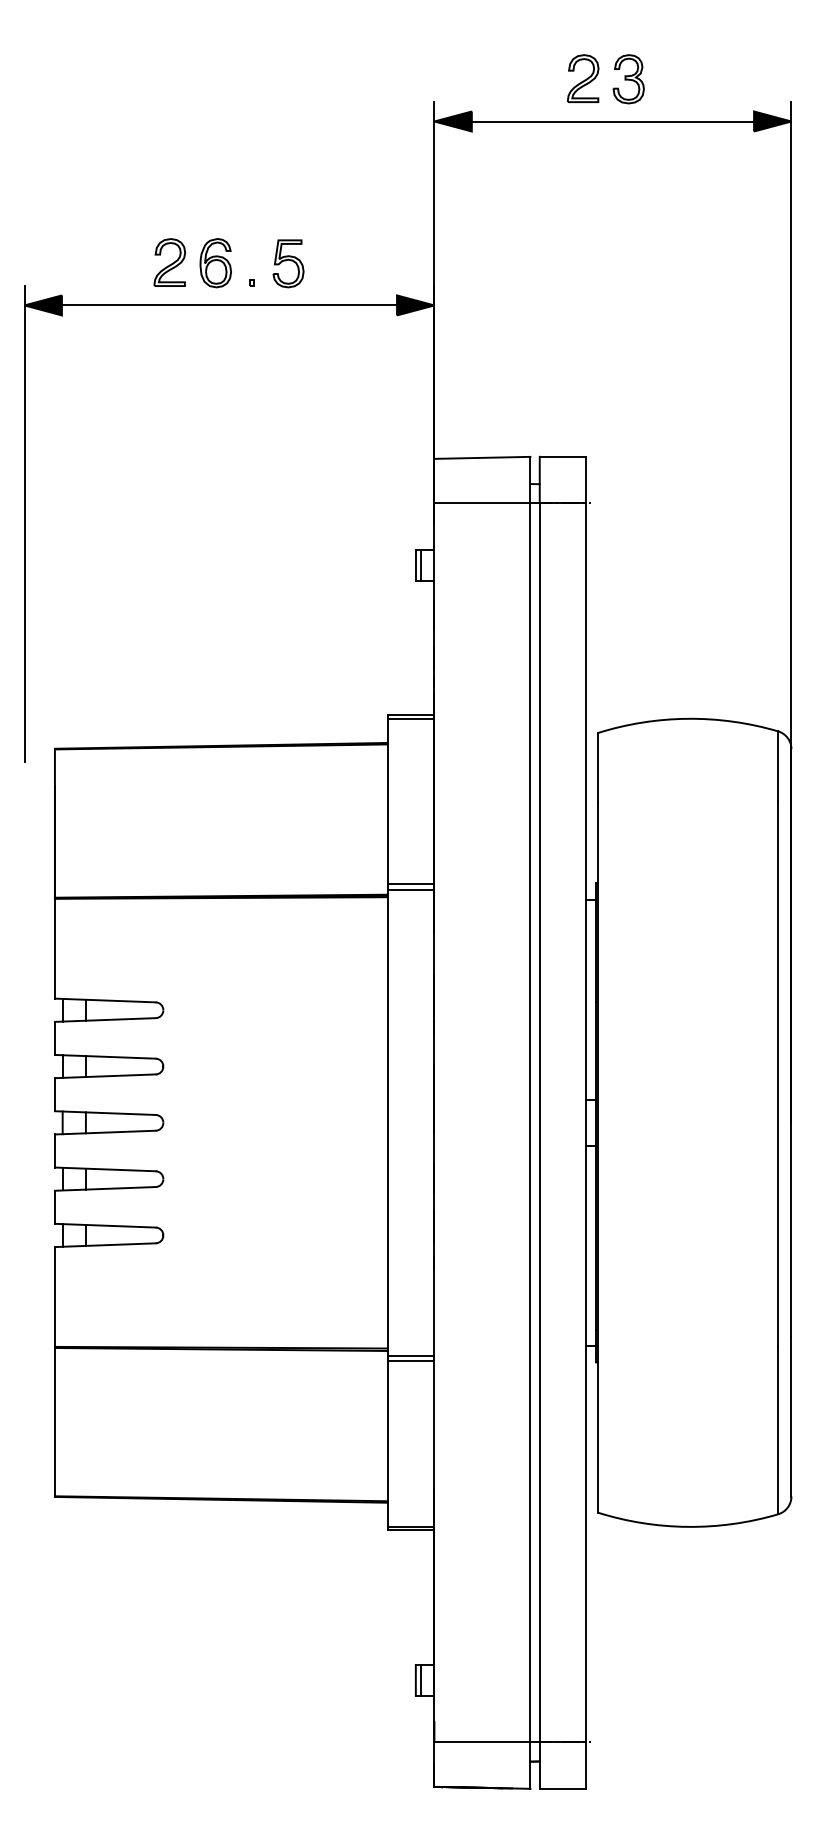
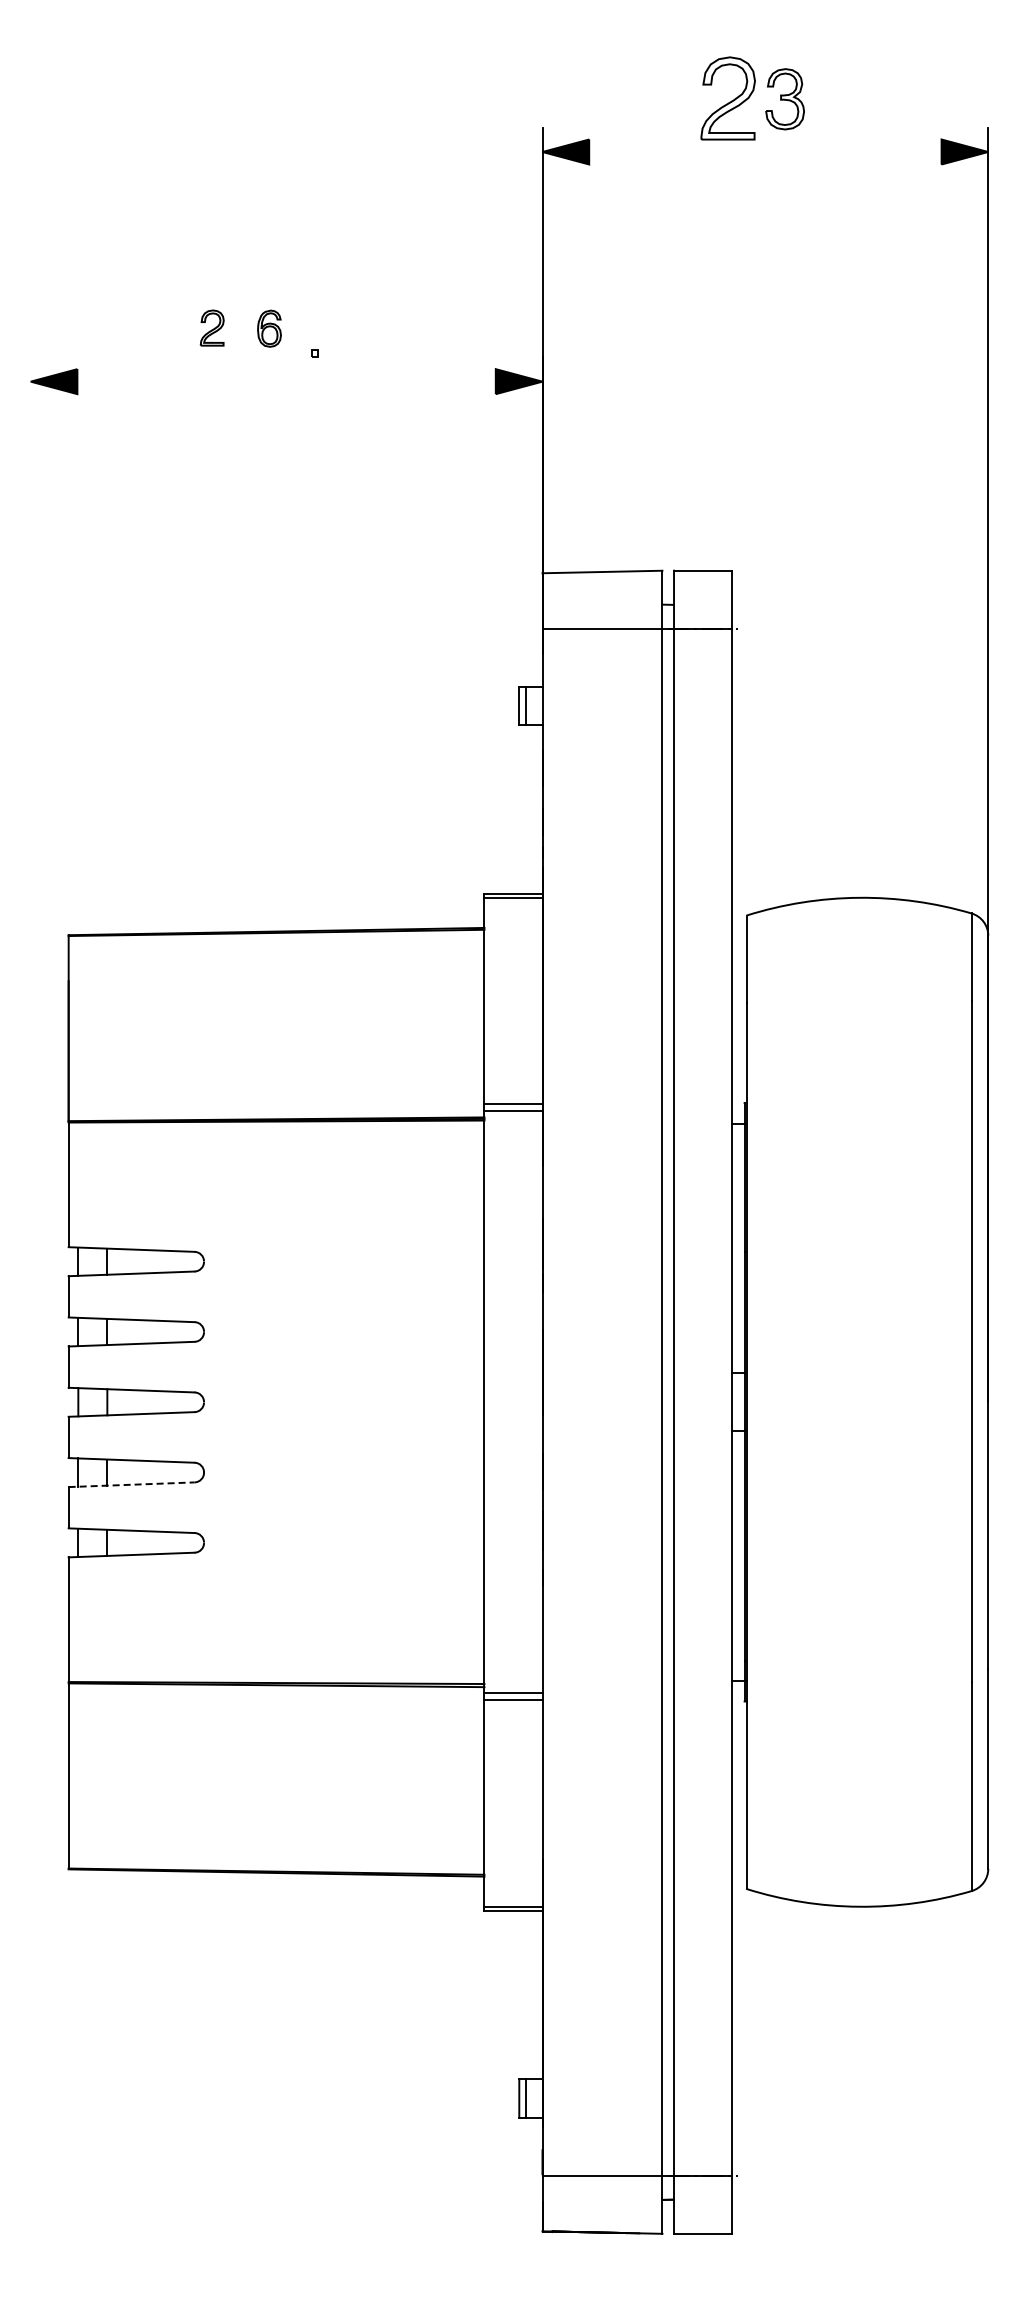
part: (583, 78) -> (728, 98), size x1.4
line: (613, 121) -> (765, 152), removed
part: (170, 262) -> (212, 327), size x0.6
part: (215, 262) -> (269, 328), size x0.6
part: (288, 263) -> (360, 329), removed
line: (229, 305) -> (286, 381), removed
line: (24, 523) -> (30, 654), removed
line: (105, 1188) -> (131, 1484), solid -> dashed

